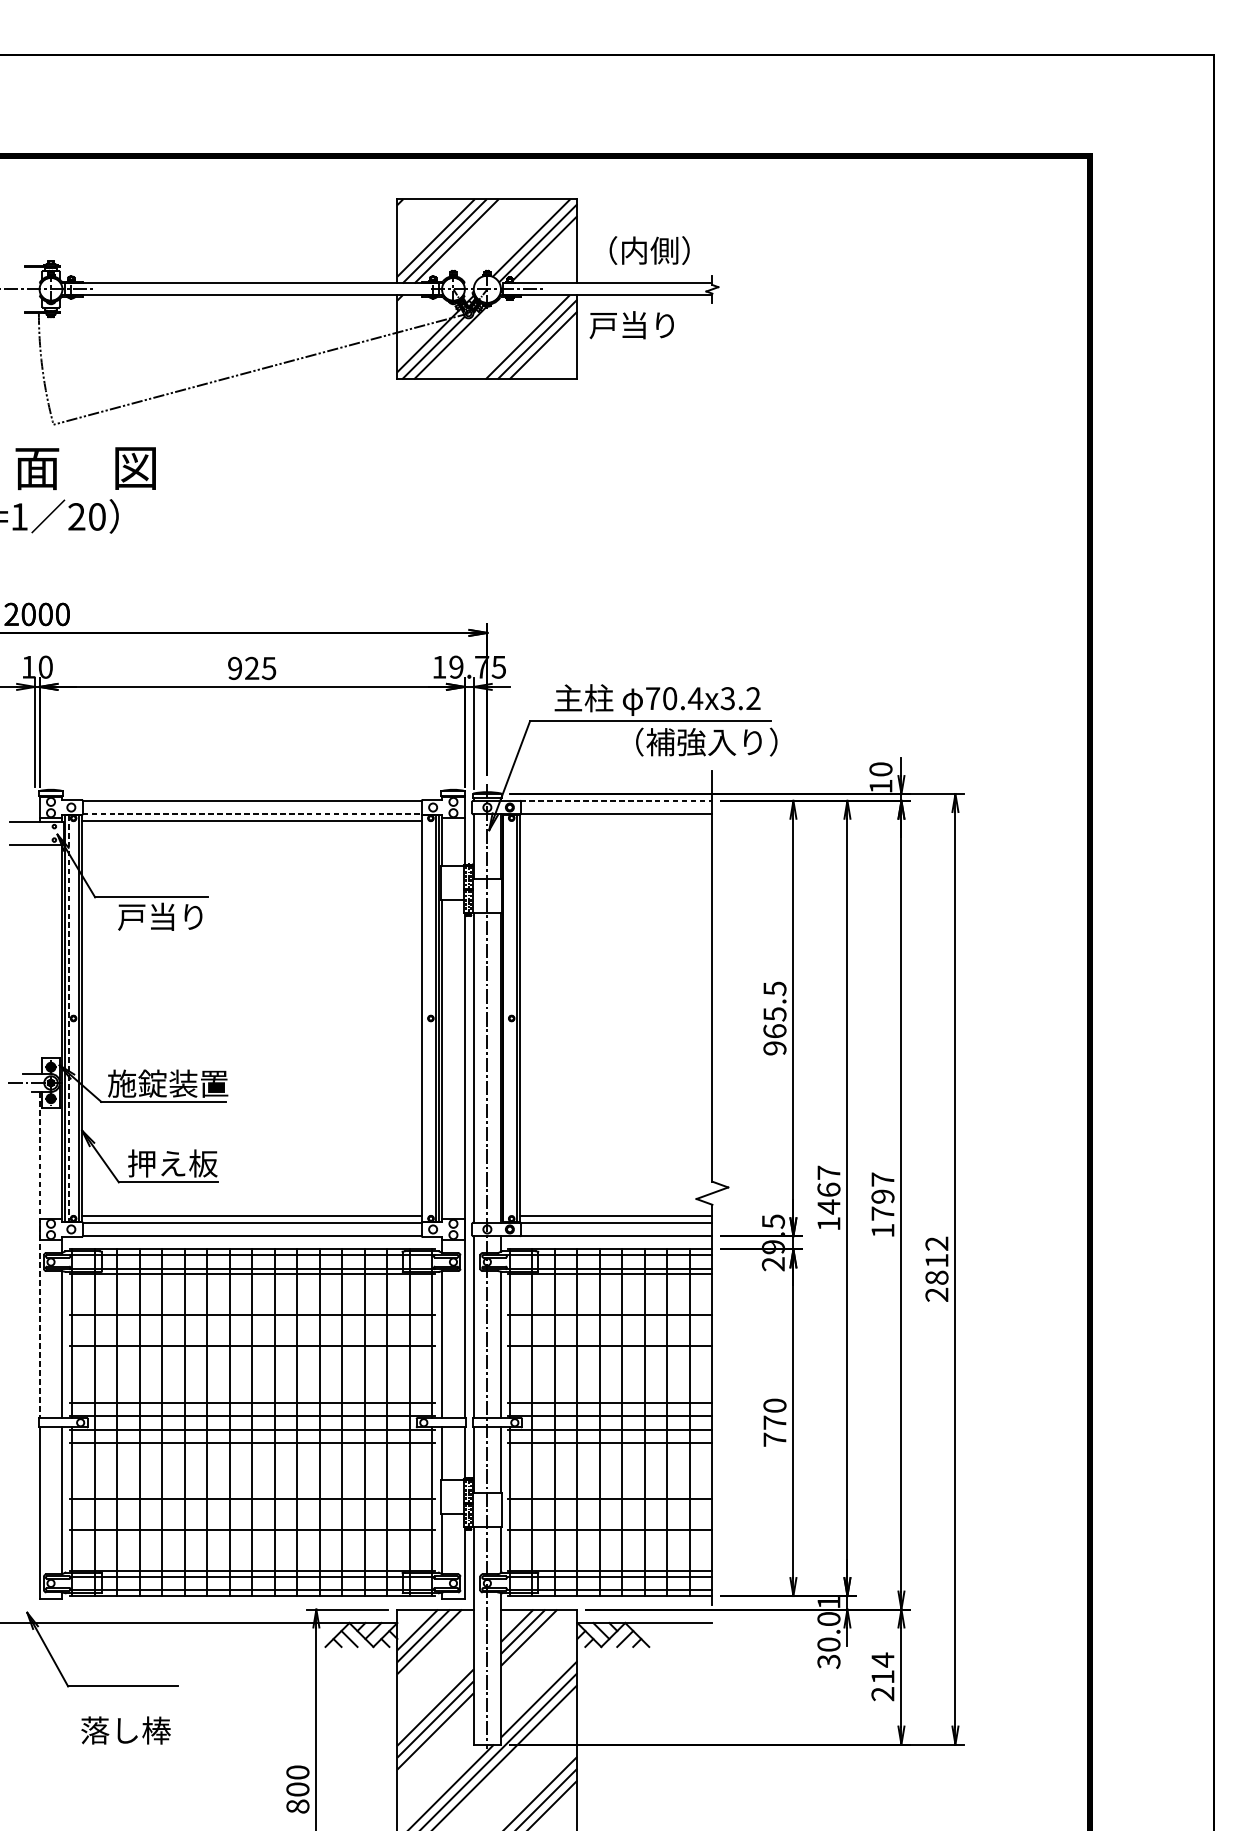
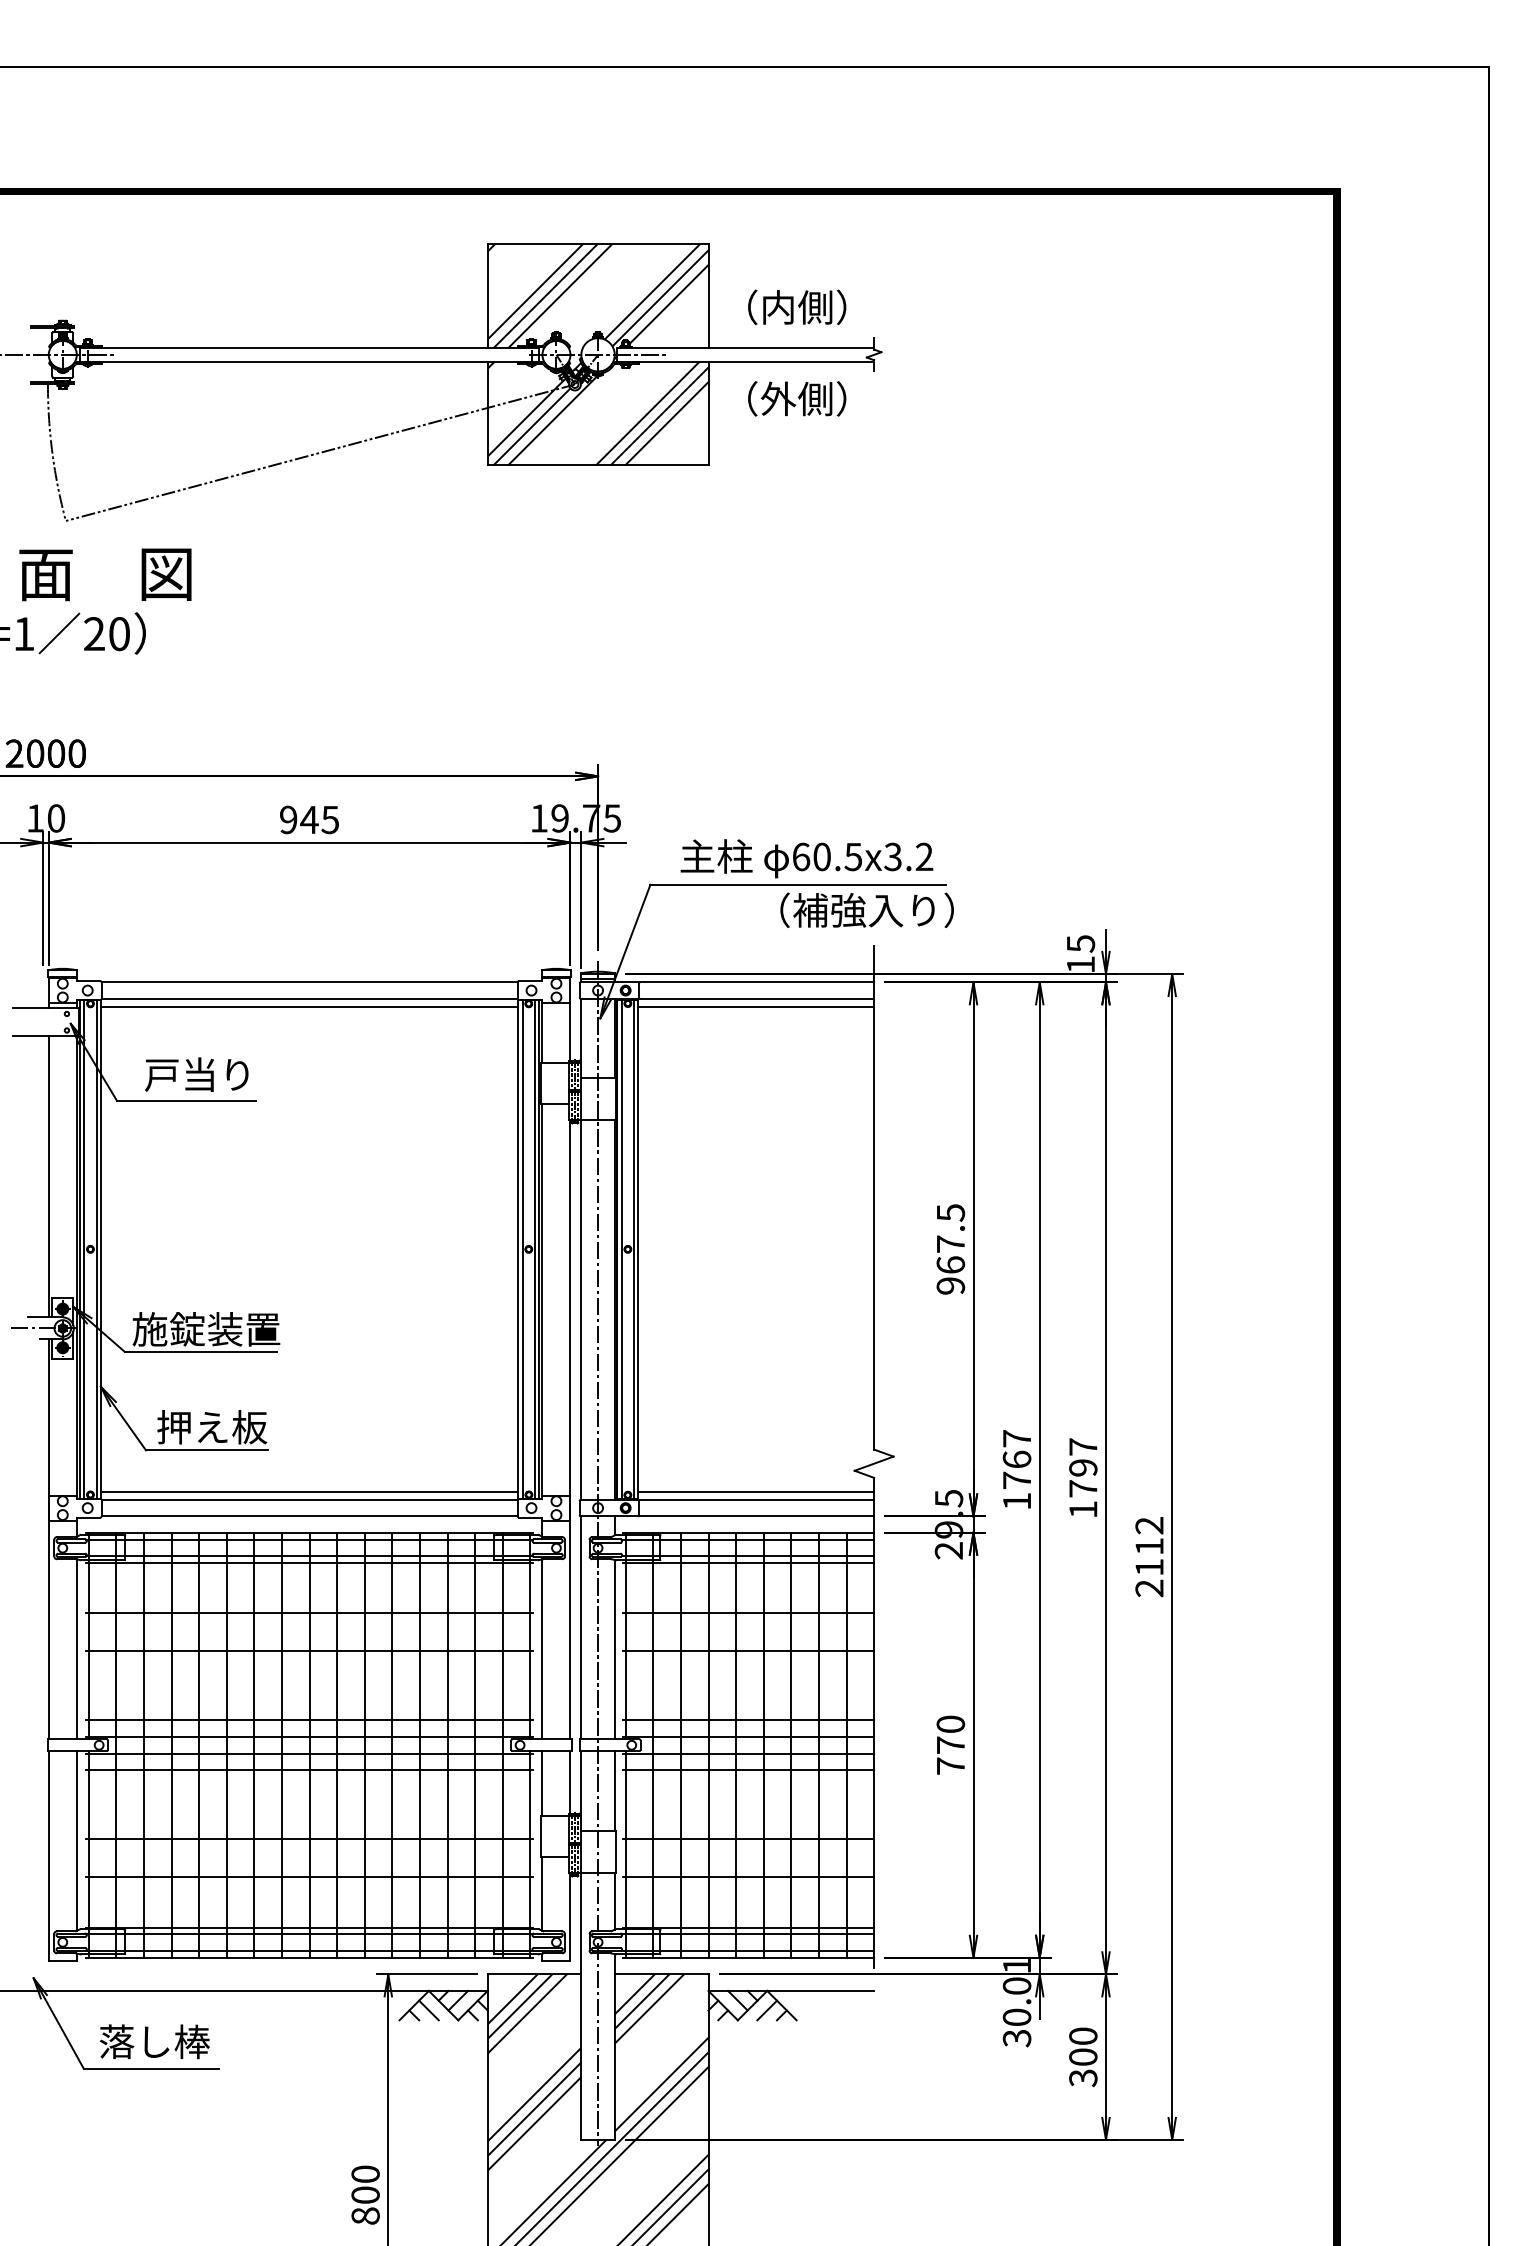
text: (639, 324) -> (784, 398), 戸当り -> （外側）
text: (252, 668) -> (309, 819), 925 -> 945
text: (674, 698) -> (827, 856), 70.4x3.2 -> 60.5x3.2
text: (880, 769) -> (1080, 943), 10 -> 15
line: (616, 800) -> (756, 982), dashed -> solid
line: (252, 814) -> (310, 998), dashed -> solid
line: (616, 821) -> (756, 1007), added
text: (160, 916) -> (196, 1074), moved
line: (39, 959) -> (48, 1176), added
text: (775, 1014) -> (951, 1244), 965.5 -> 967.5
line: (68, 1018) -> (84, 1249), dashed -> solid
line: (425, 1018) -> (522, 1249), added
line: (506, 1018) -> (621, 1249), added
text: (828, 1206) -> (1016, 1480), 1467 -> 1767
line: (39, 1255) -> (48, 1539), dashed -> solid
text: (936, 1277) -> (1149, 1567), 2812 -> 2112
text: (883, 1677) -> (1083, 2057), 214 -> 300
text: (125, 1730) -> (154, 2041), moved

